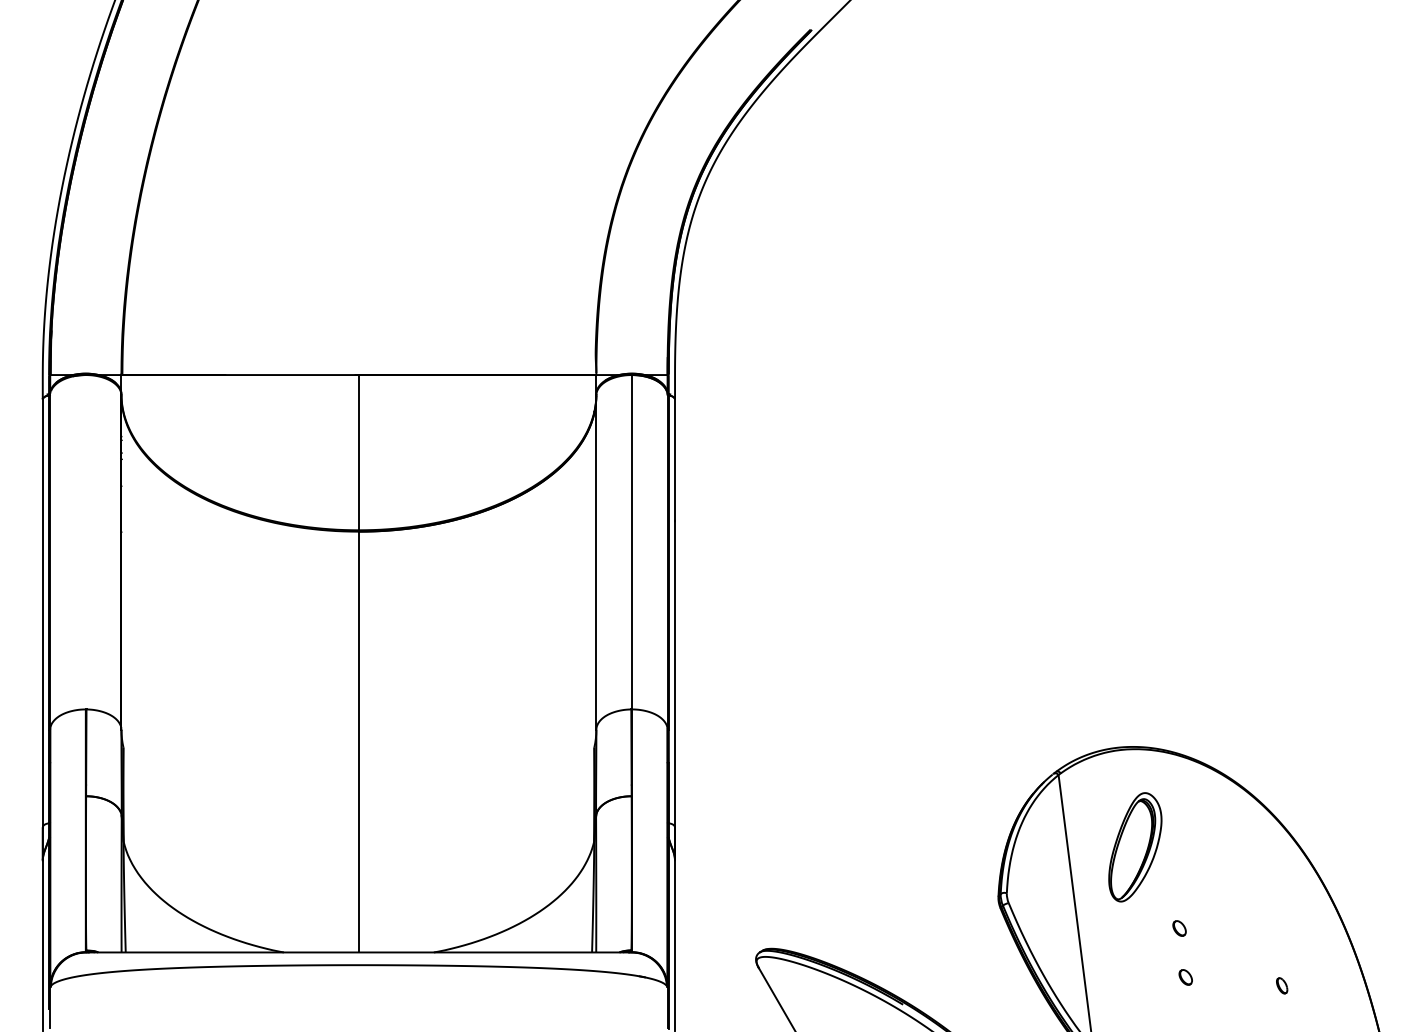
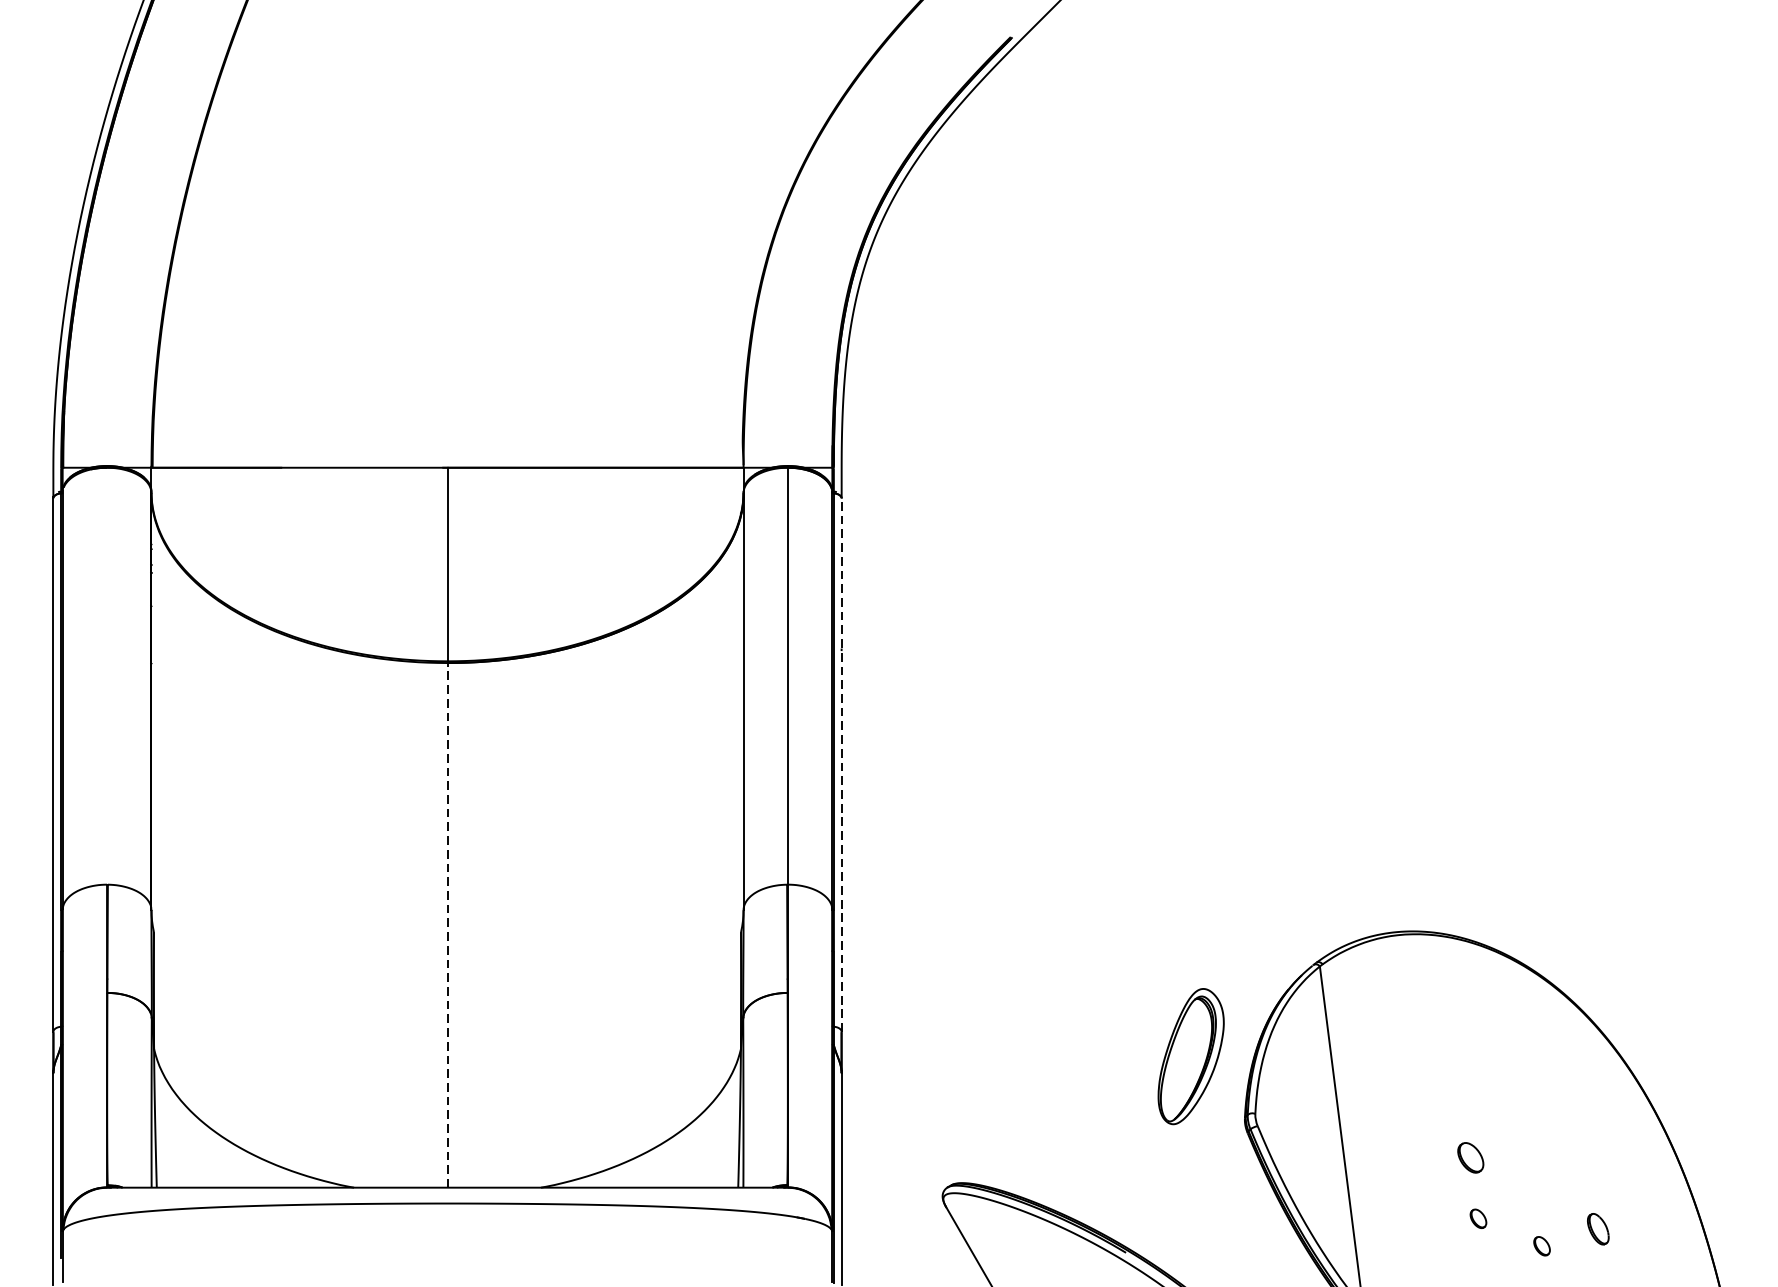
line: (675, 613) -> (842, 765), solid -> dashed
line: (358, 740) -> (447, 923), solid -> dashed
part: (1135, 847) -> (1191, 1056), moved
part: (1179, 928) -> (1470, 1157), size x1.6
part: (1282, 985) -> (1599, 1228), size x1.6
part: (1236, 999) -> (1541, 1246), added

